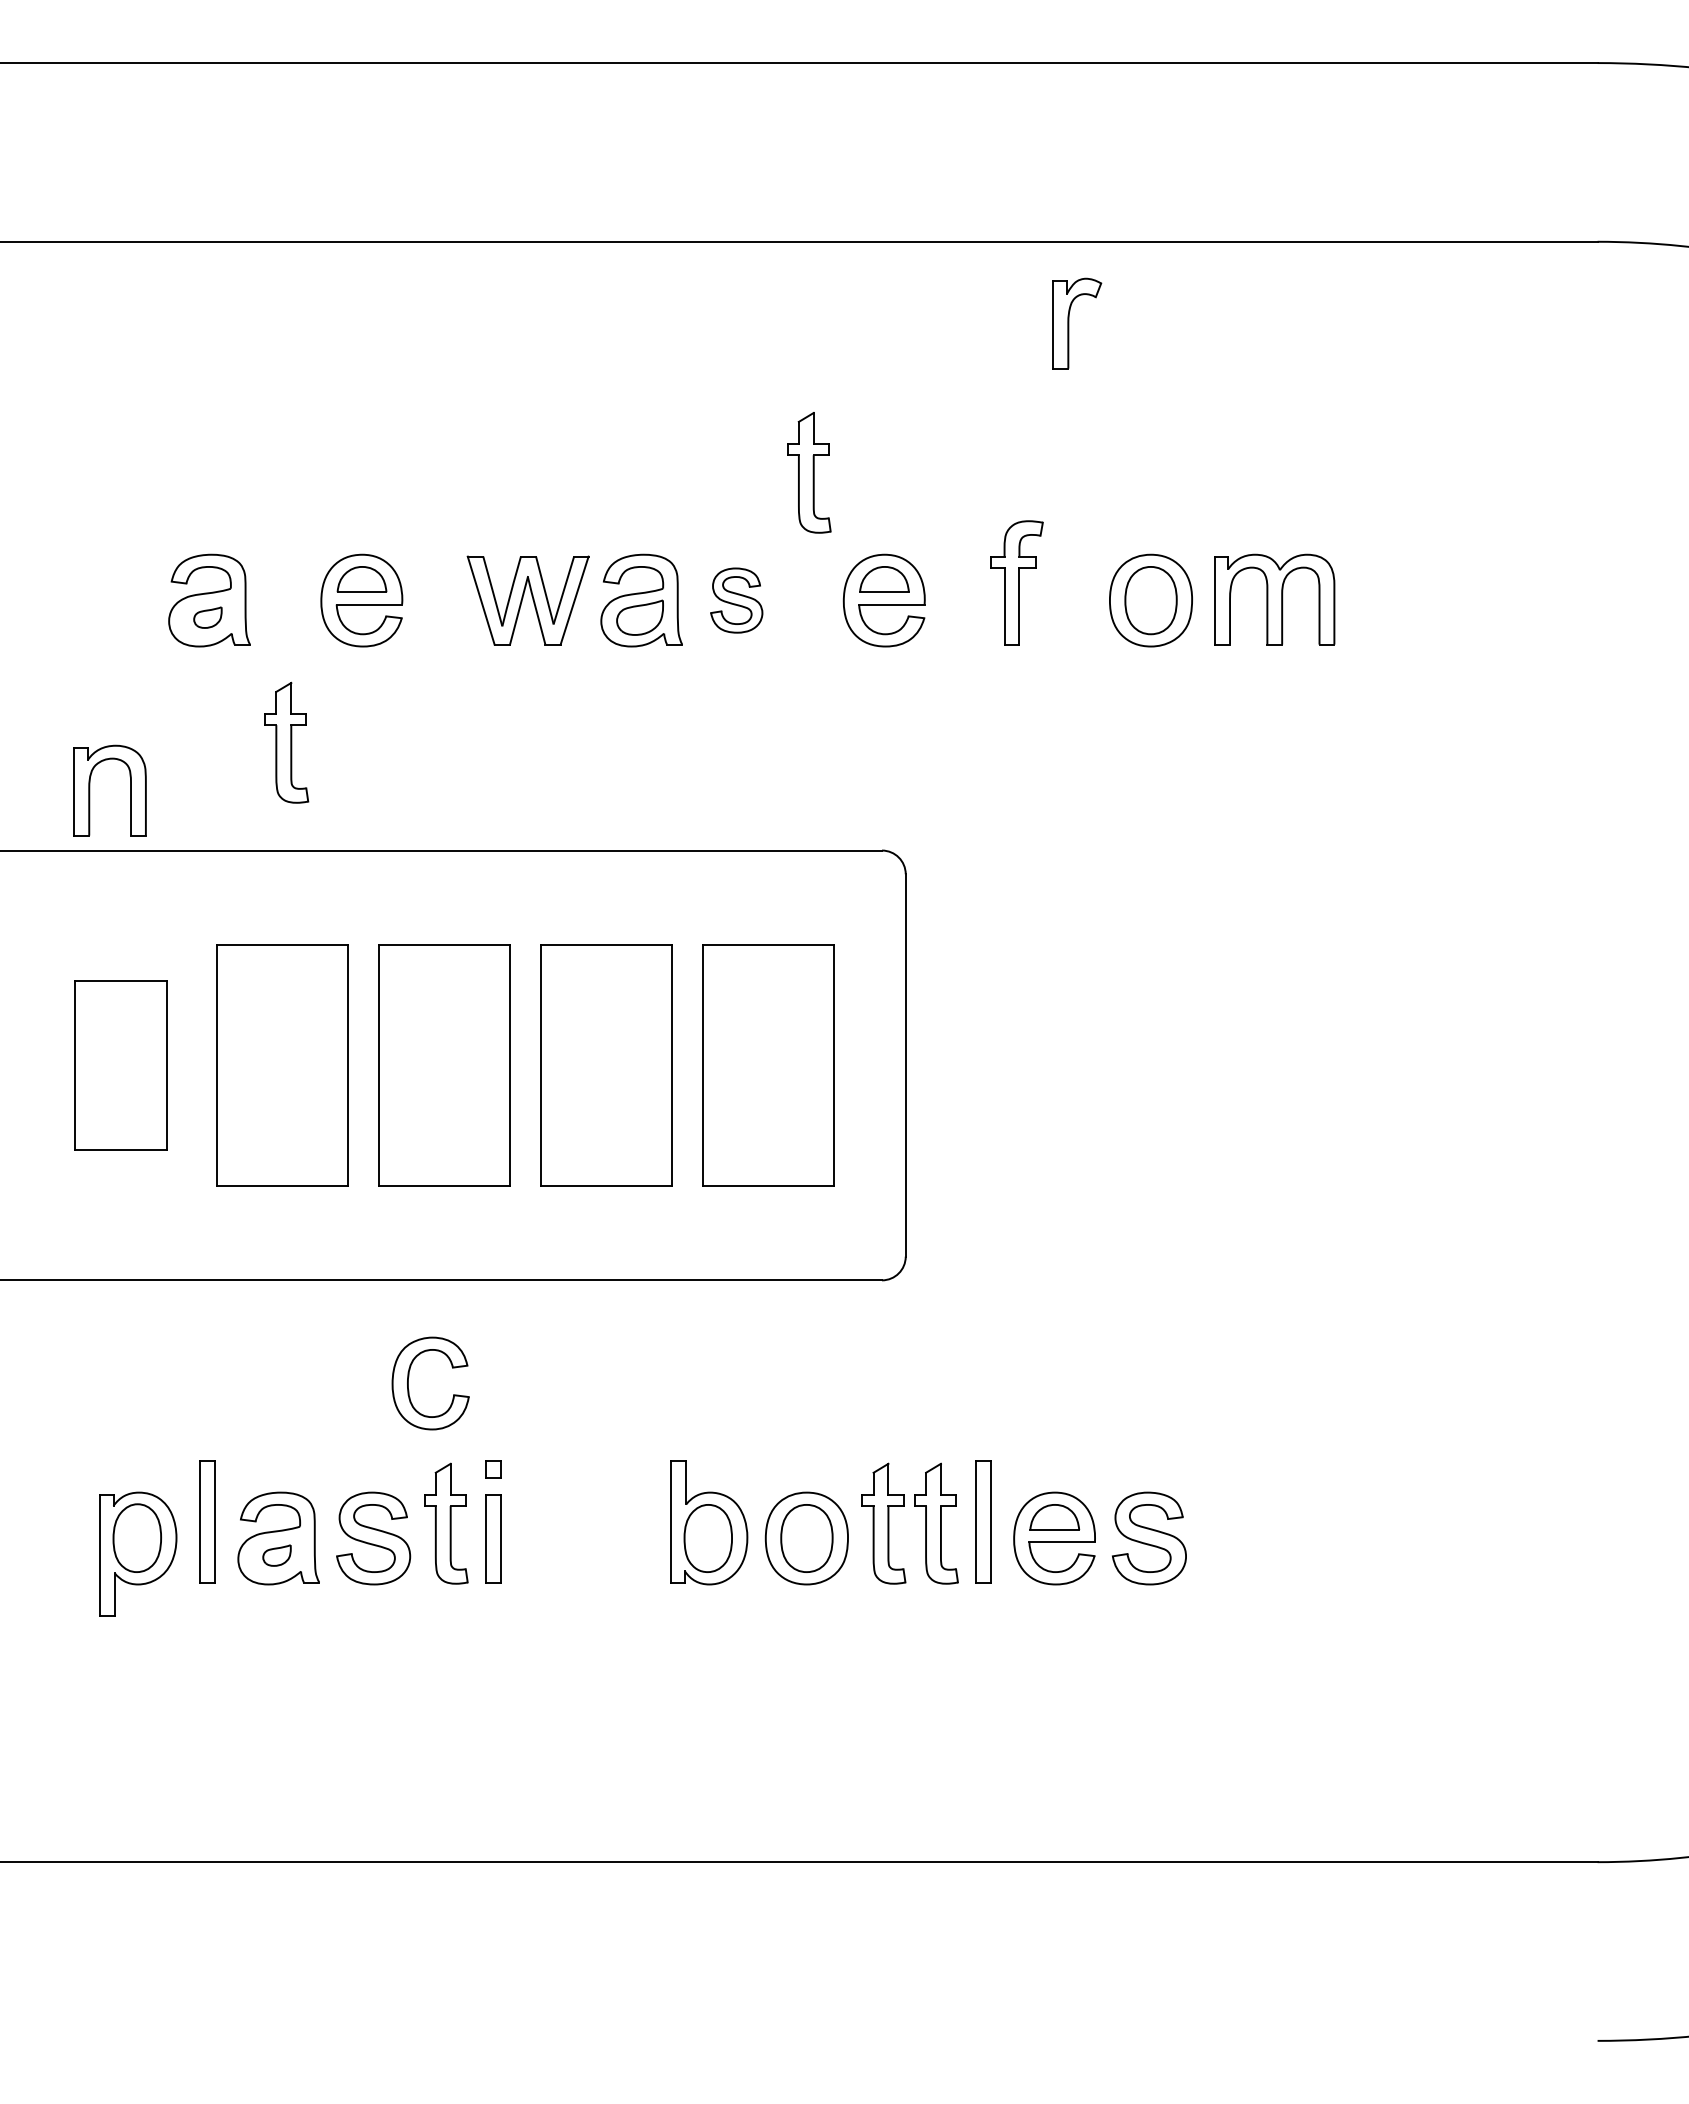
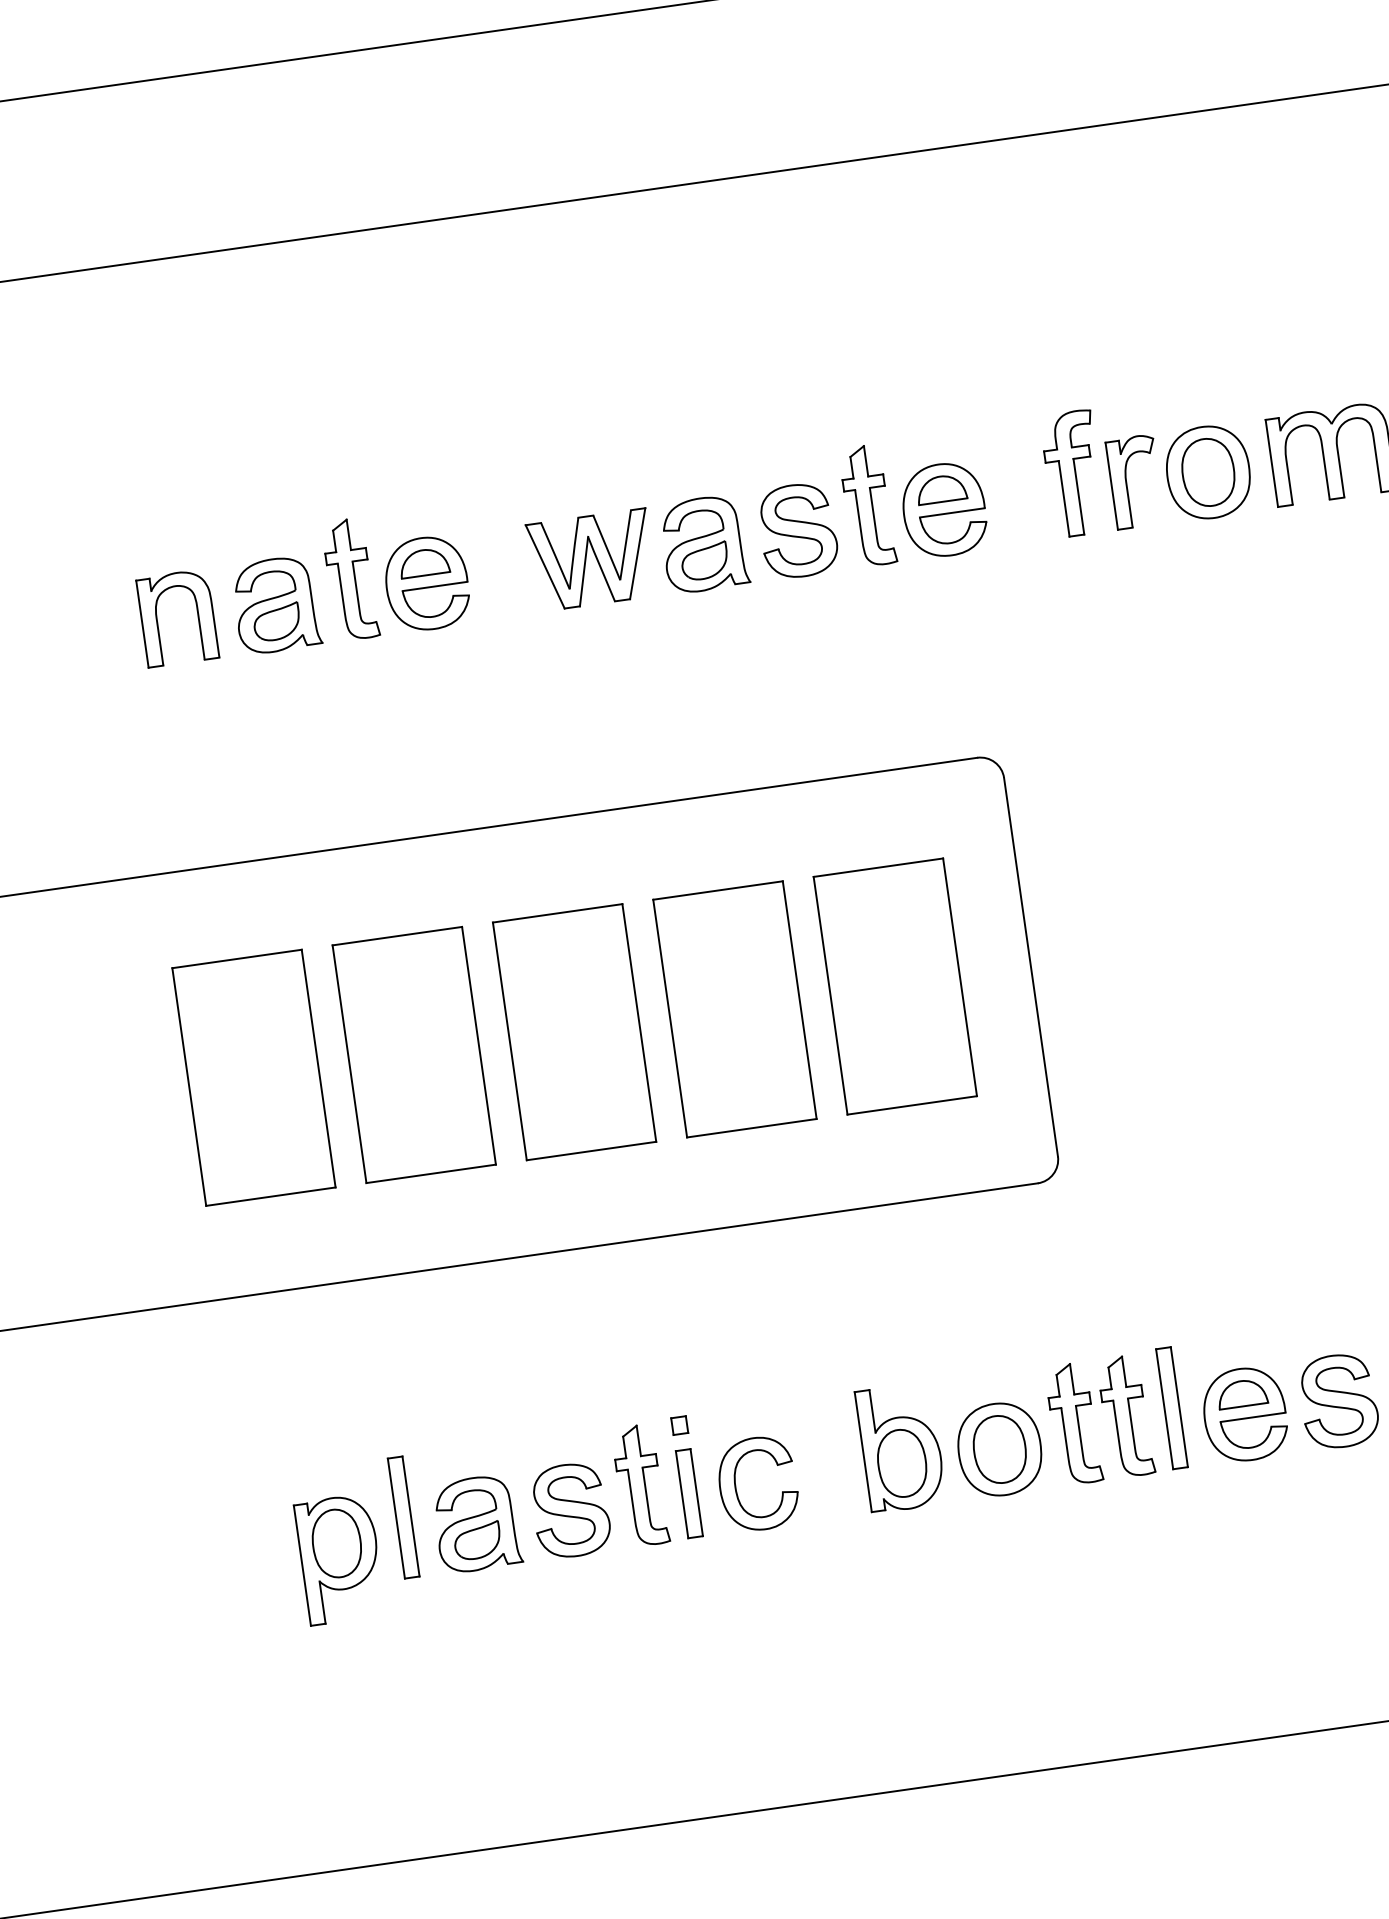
part: (1069, 323) -> (1127, 482), moved
part: (809, 472) -> (868, 505), moved
part: (736, 600) -> (797, 530), size x1.43
part: (207, 617) -> (276, 622), size x1.67
part: (286, 742) -> (350, 579), moved
part: (90, 790) -> (158, 620), moved
part: (120, 1065) -> (253, 1077), size x1.43
part: (408, 1383) -> (736, 1487), moved
part: (276, 1555) -> (477, 1541), size x1.67

